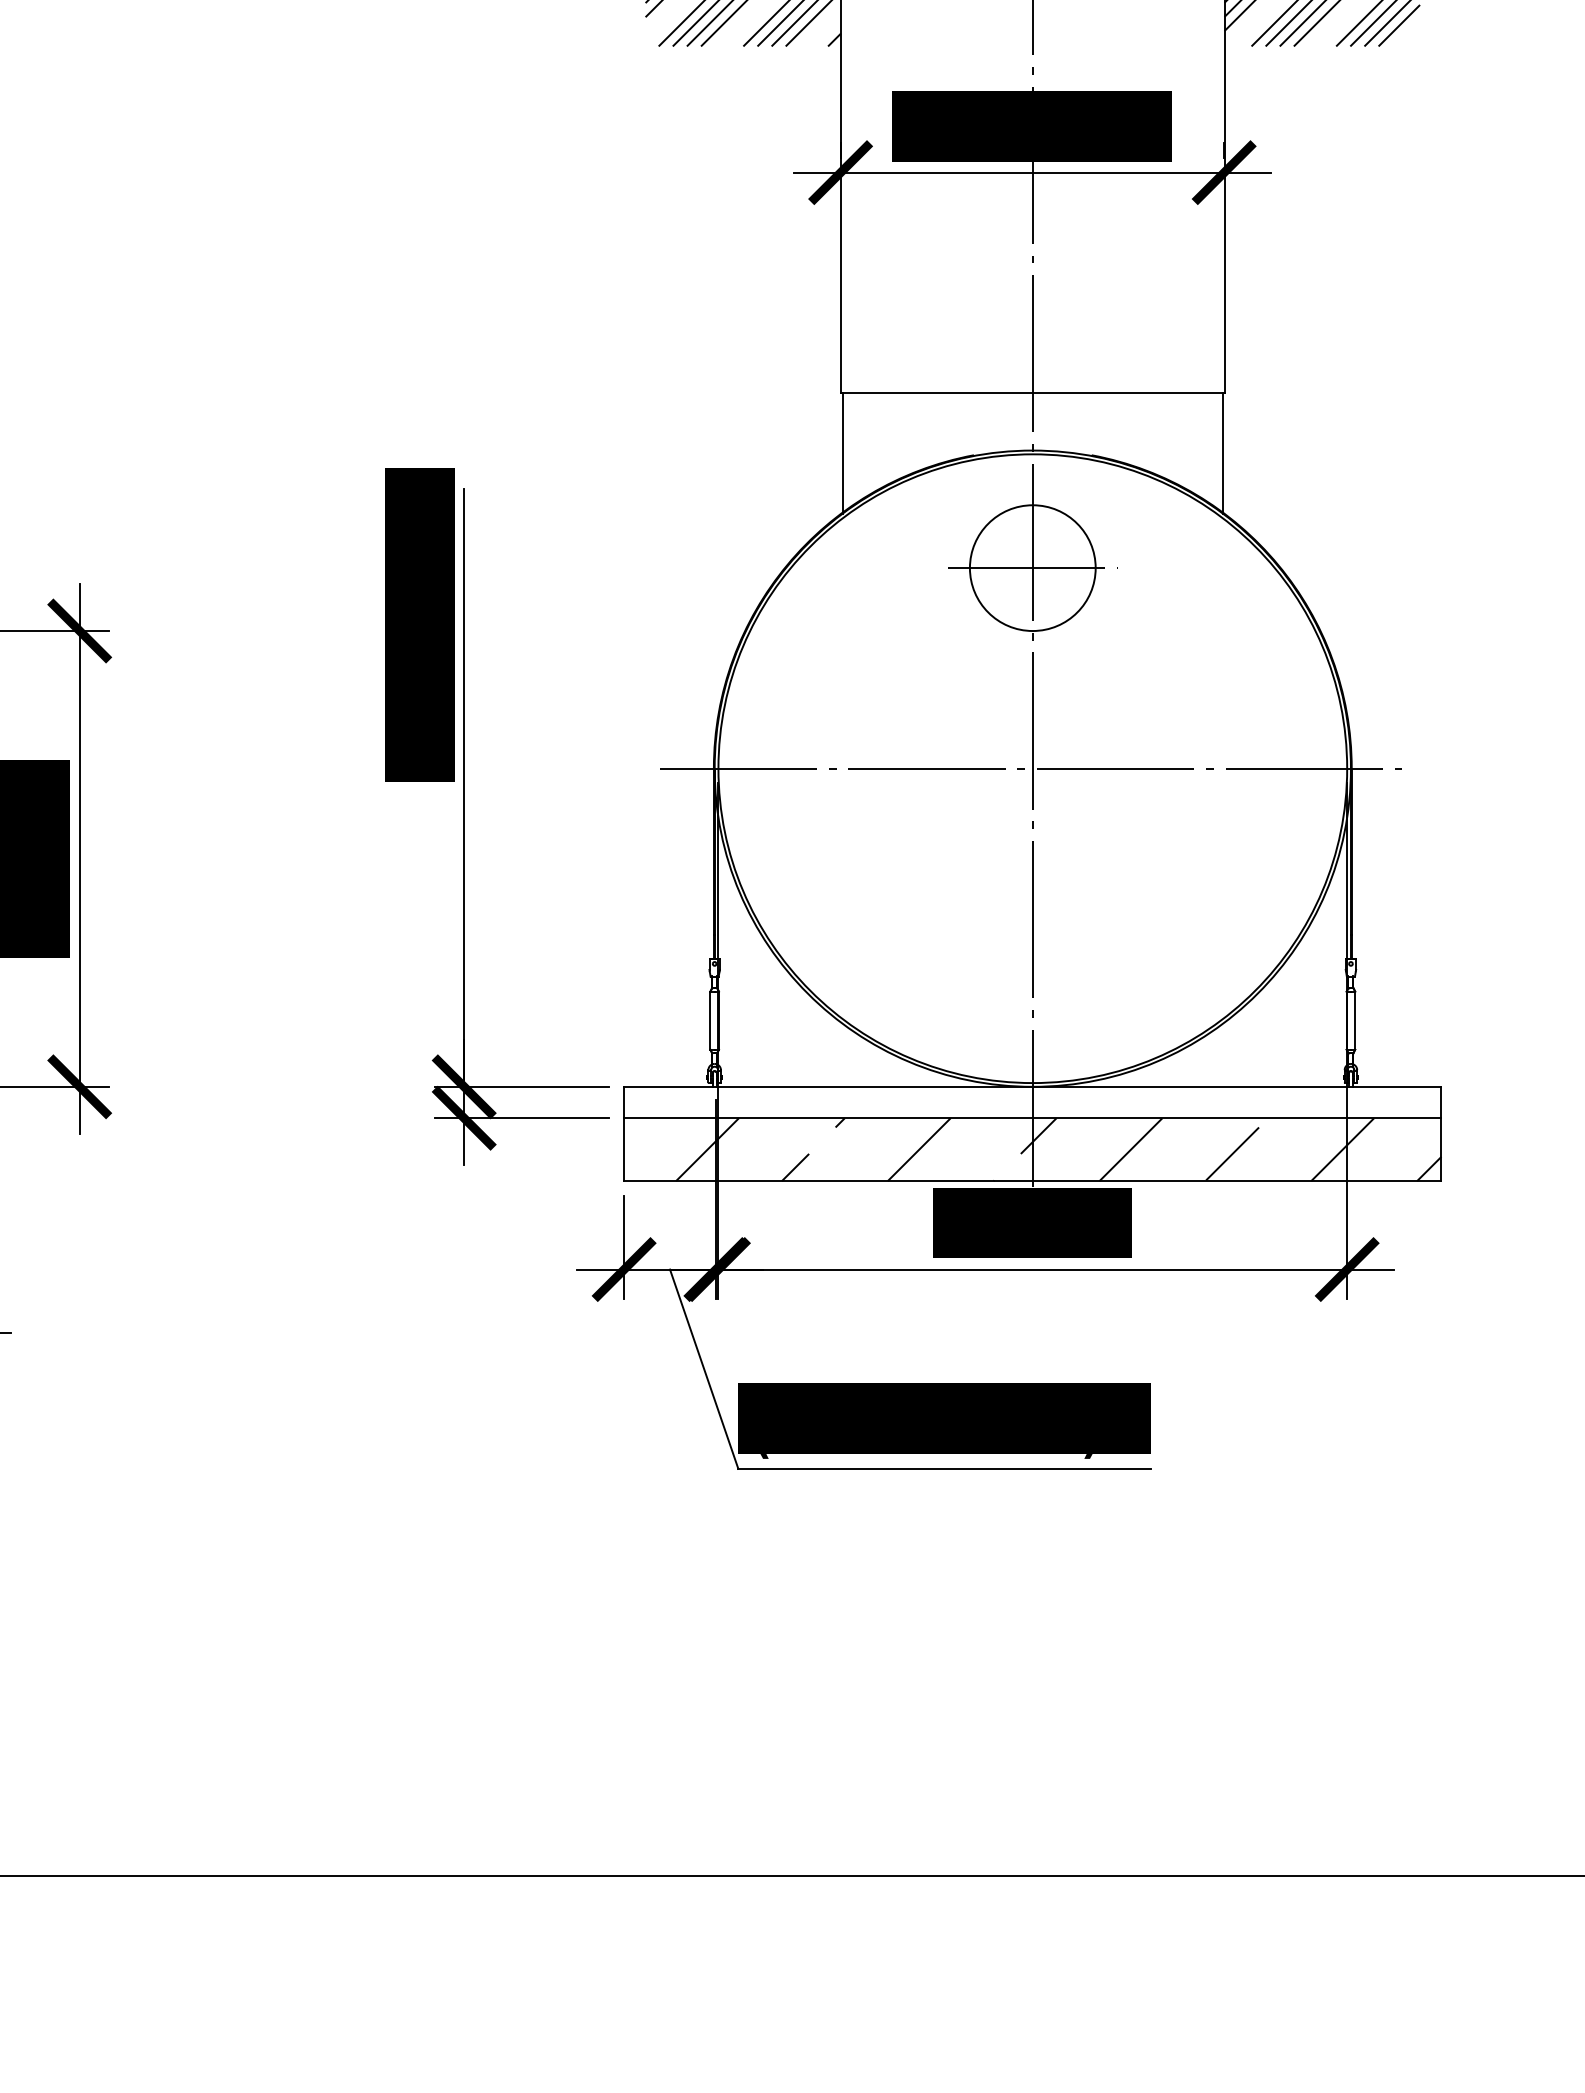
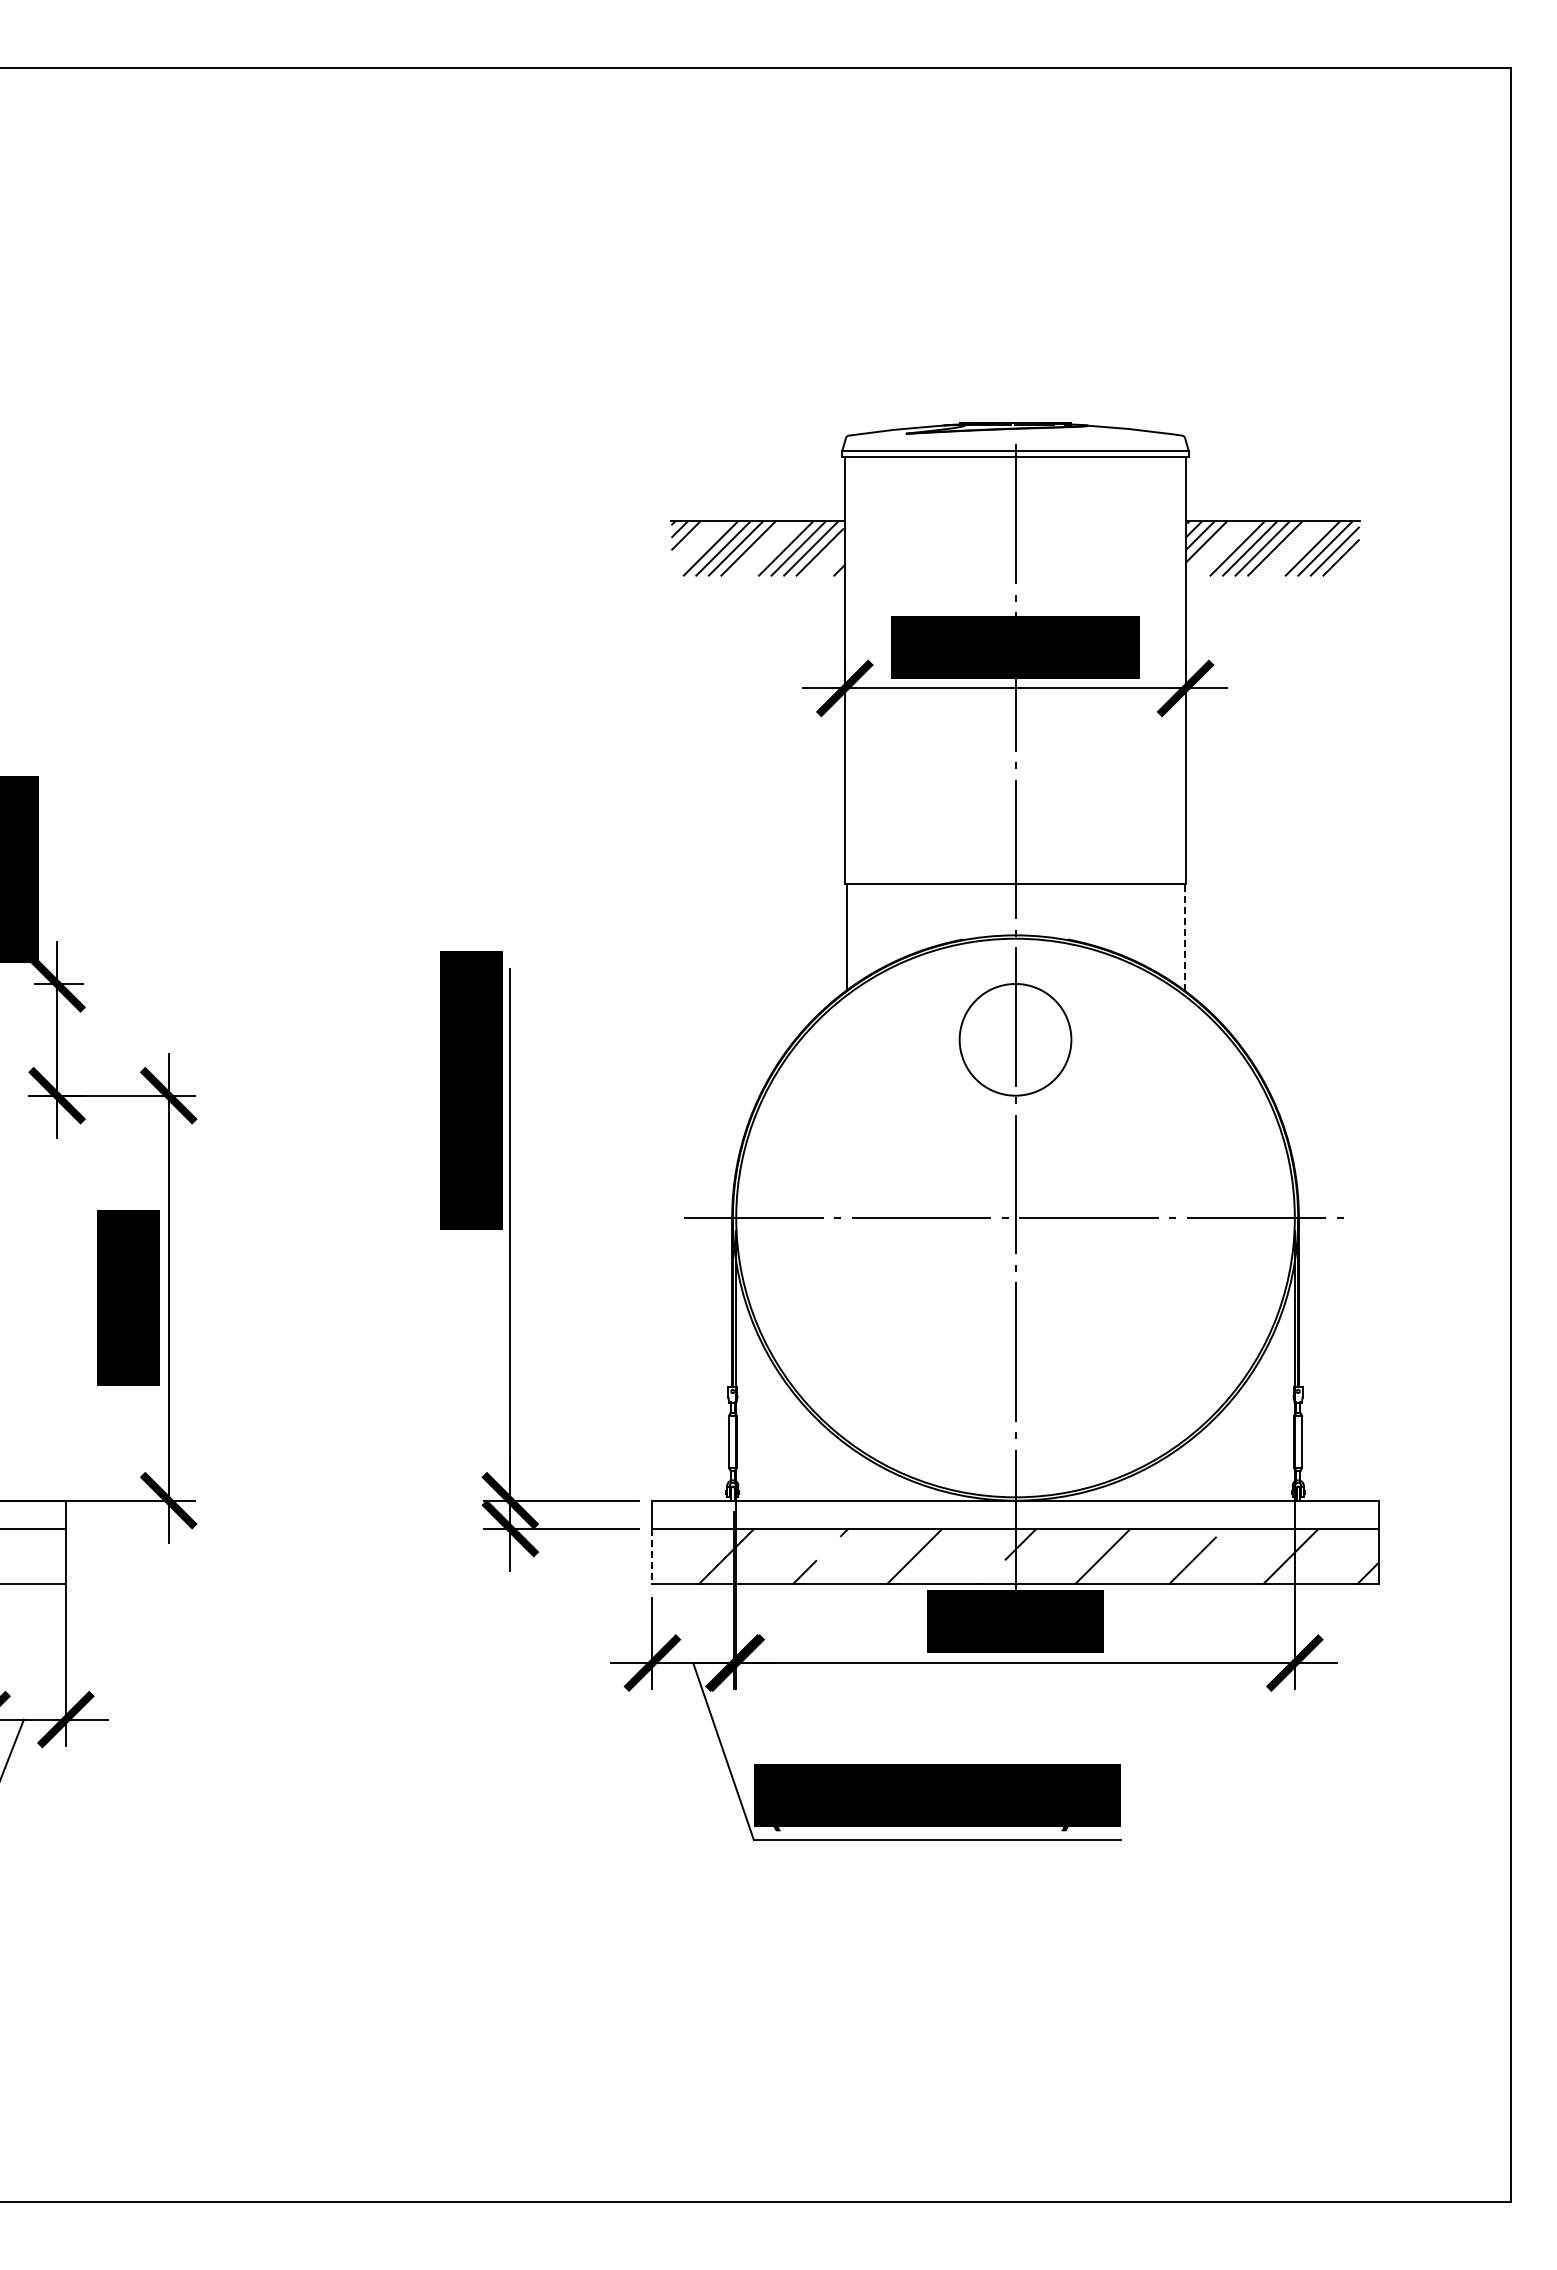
line: (1222, 452) -> (1184, 937), solid -> dashed
line: (1032, 567) -> (1015, 1039), removed
line: (624, 1149) -> (652, 1556), solid -> dashed

